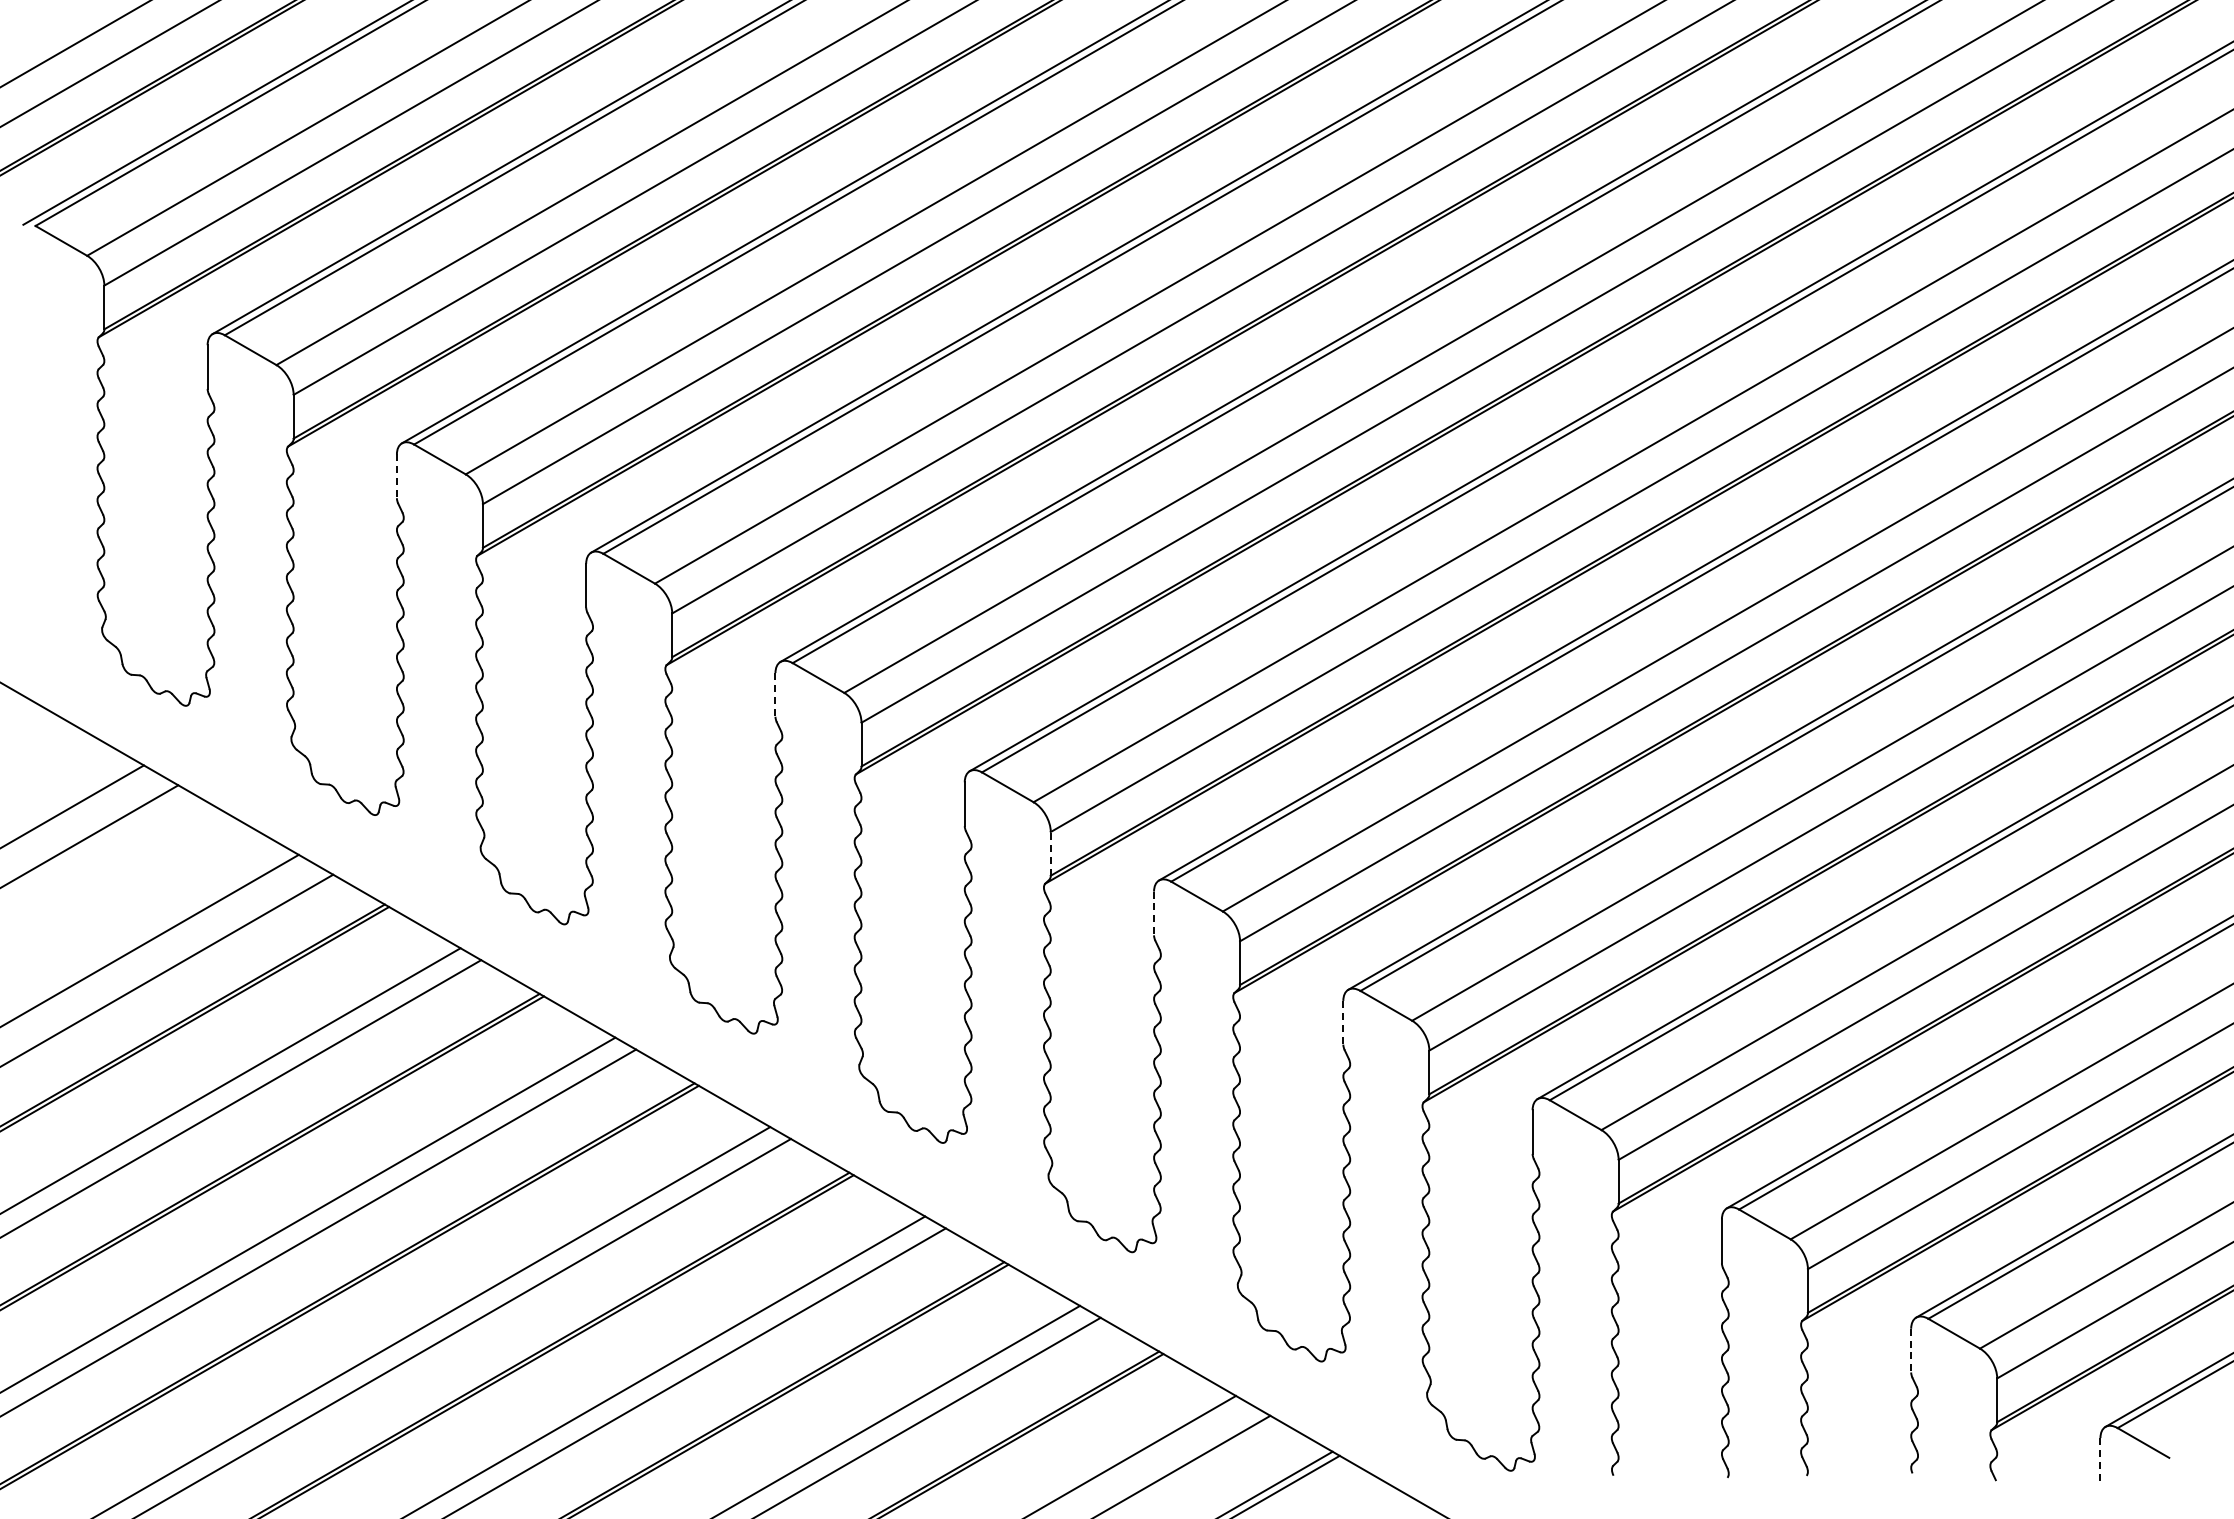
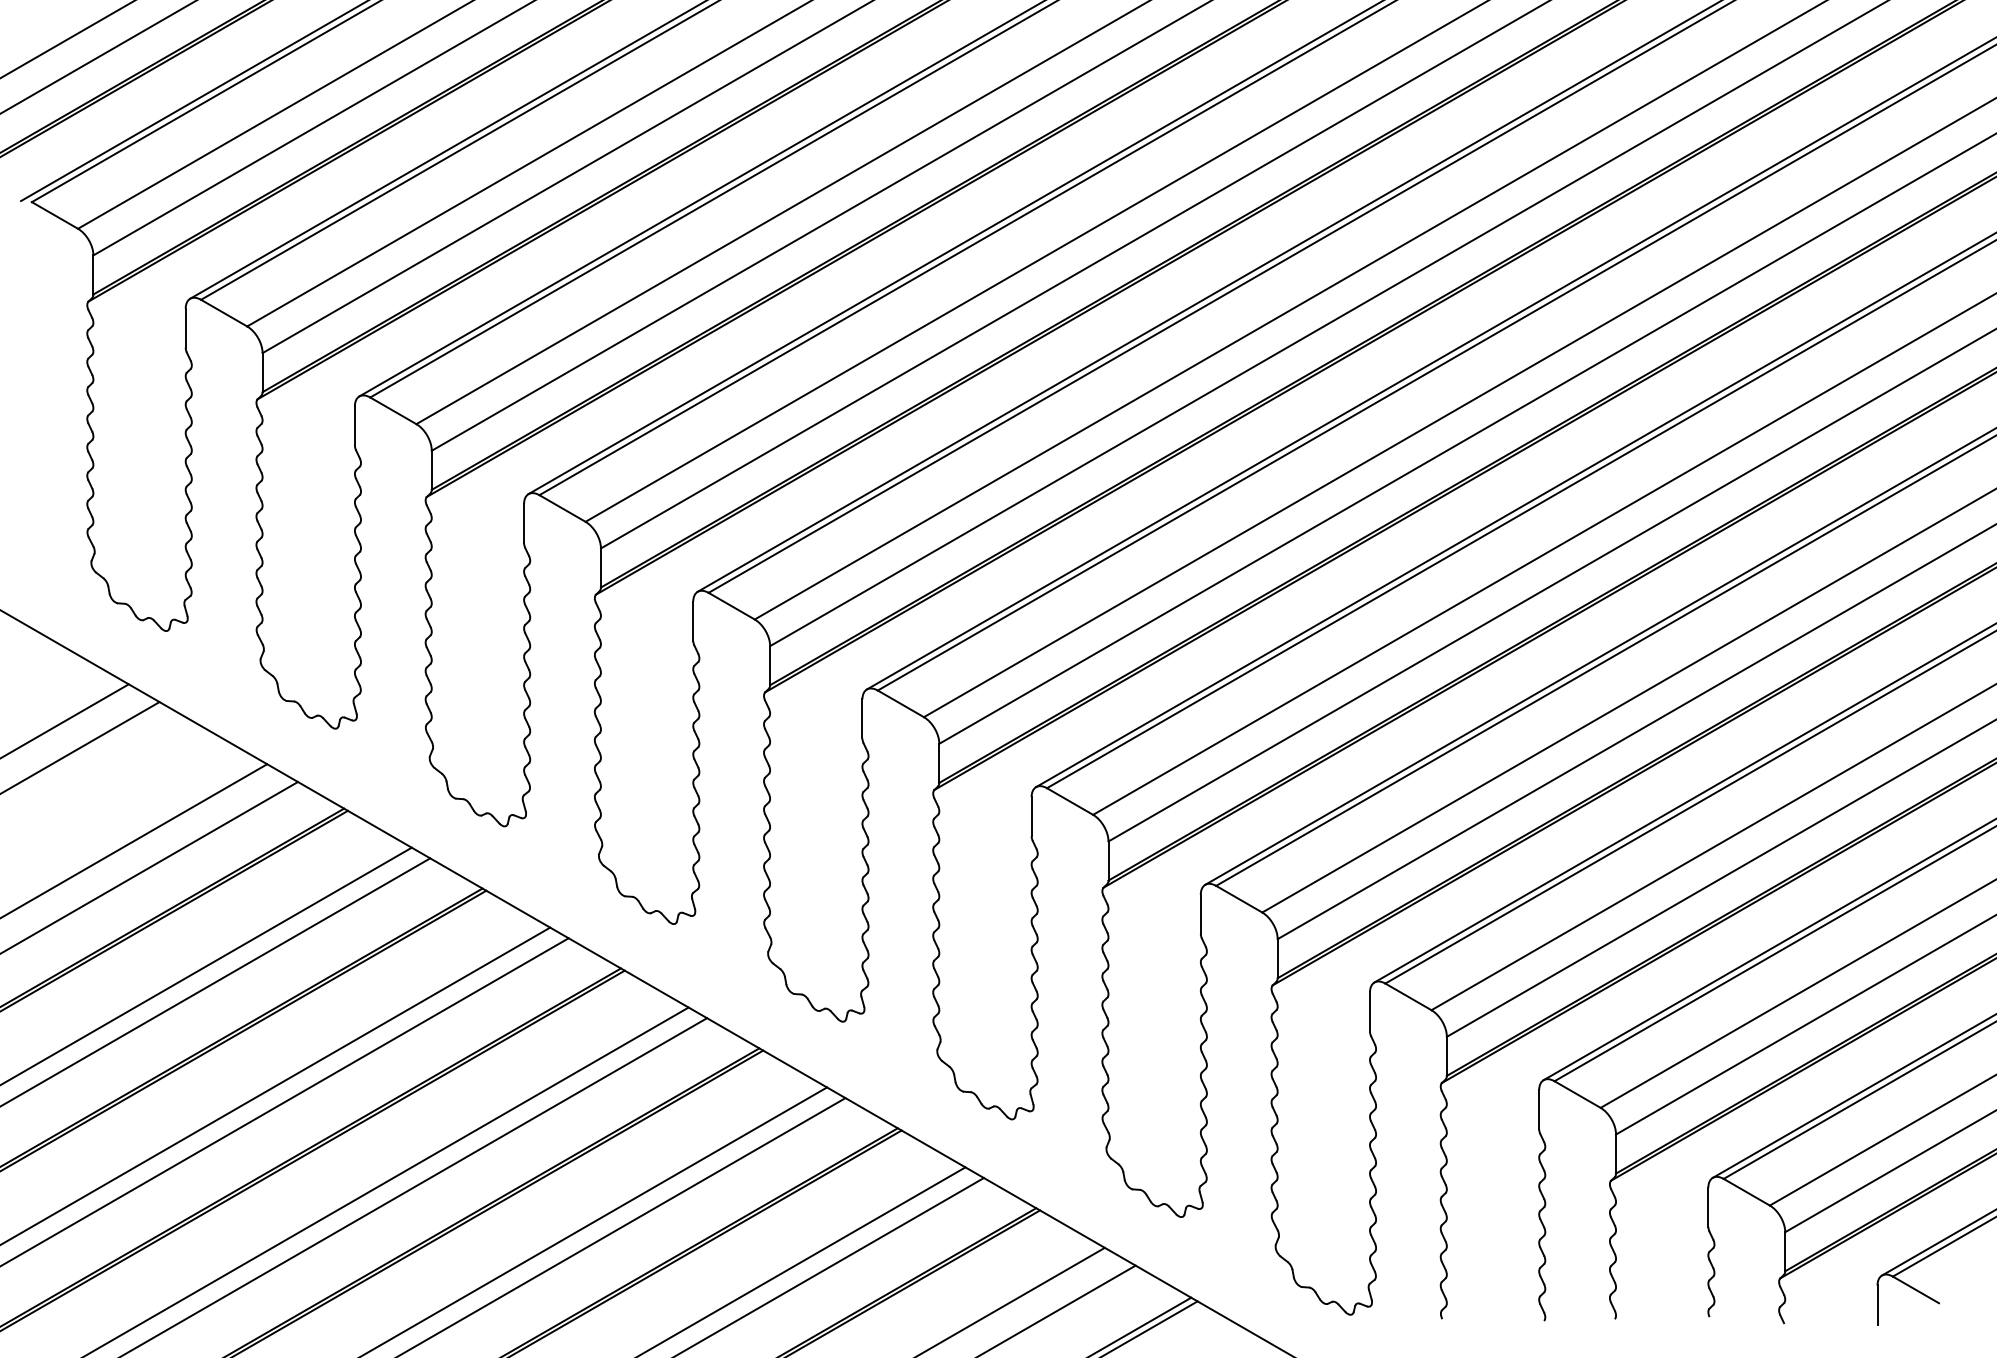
line: (396, 476) -> (354, 426), dashed -> solid
line: (775, 694) -> (693, 620), dashed -> solid
line: (1050, 853) -> (939, 763), dashed -> solid
line: (1154, 913) -> (1032, 816), dashed -> solid
line: (1343, 1022) -> (1200, 914), dashed -> solid
line: (1911, 1350) -> (1708, 1207), dashed -> solid
line: (2100, 1459) -> (1877, 1304), dashed -> solid

